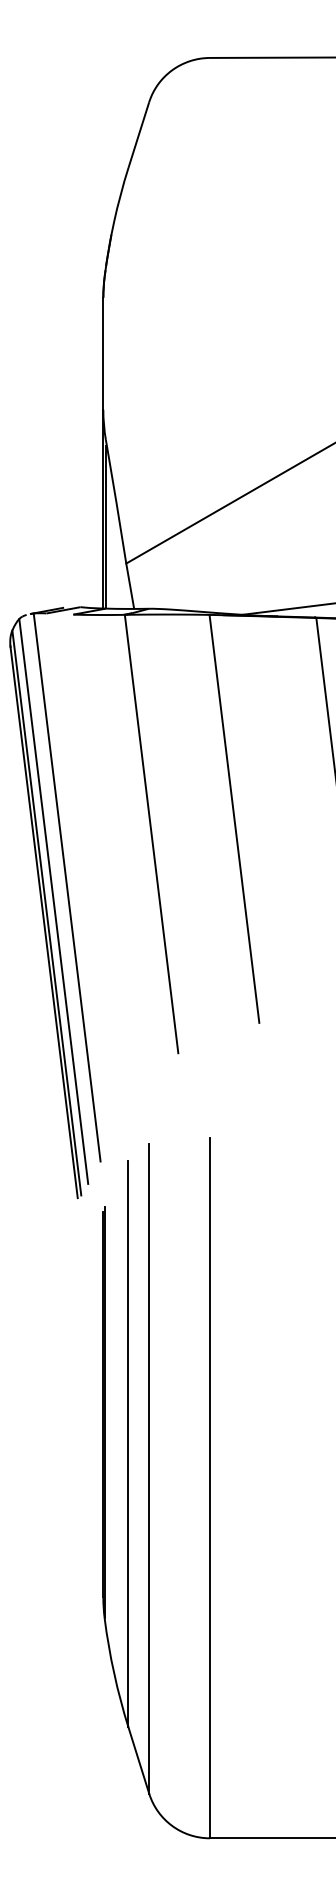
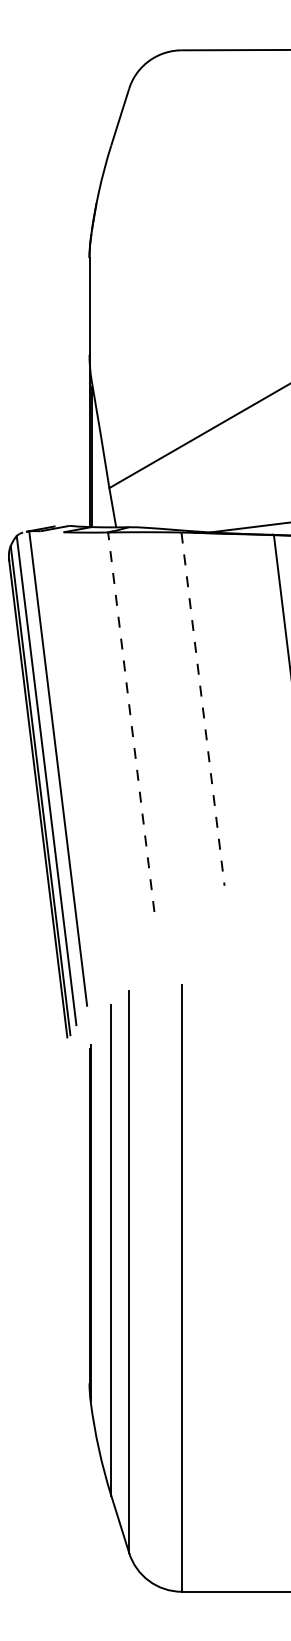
line: (234, 819) -> (203, 709), solid -> dashed
line: (151, 833) -> (131, 721), solid -> dashed

